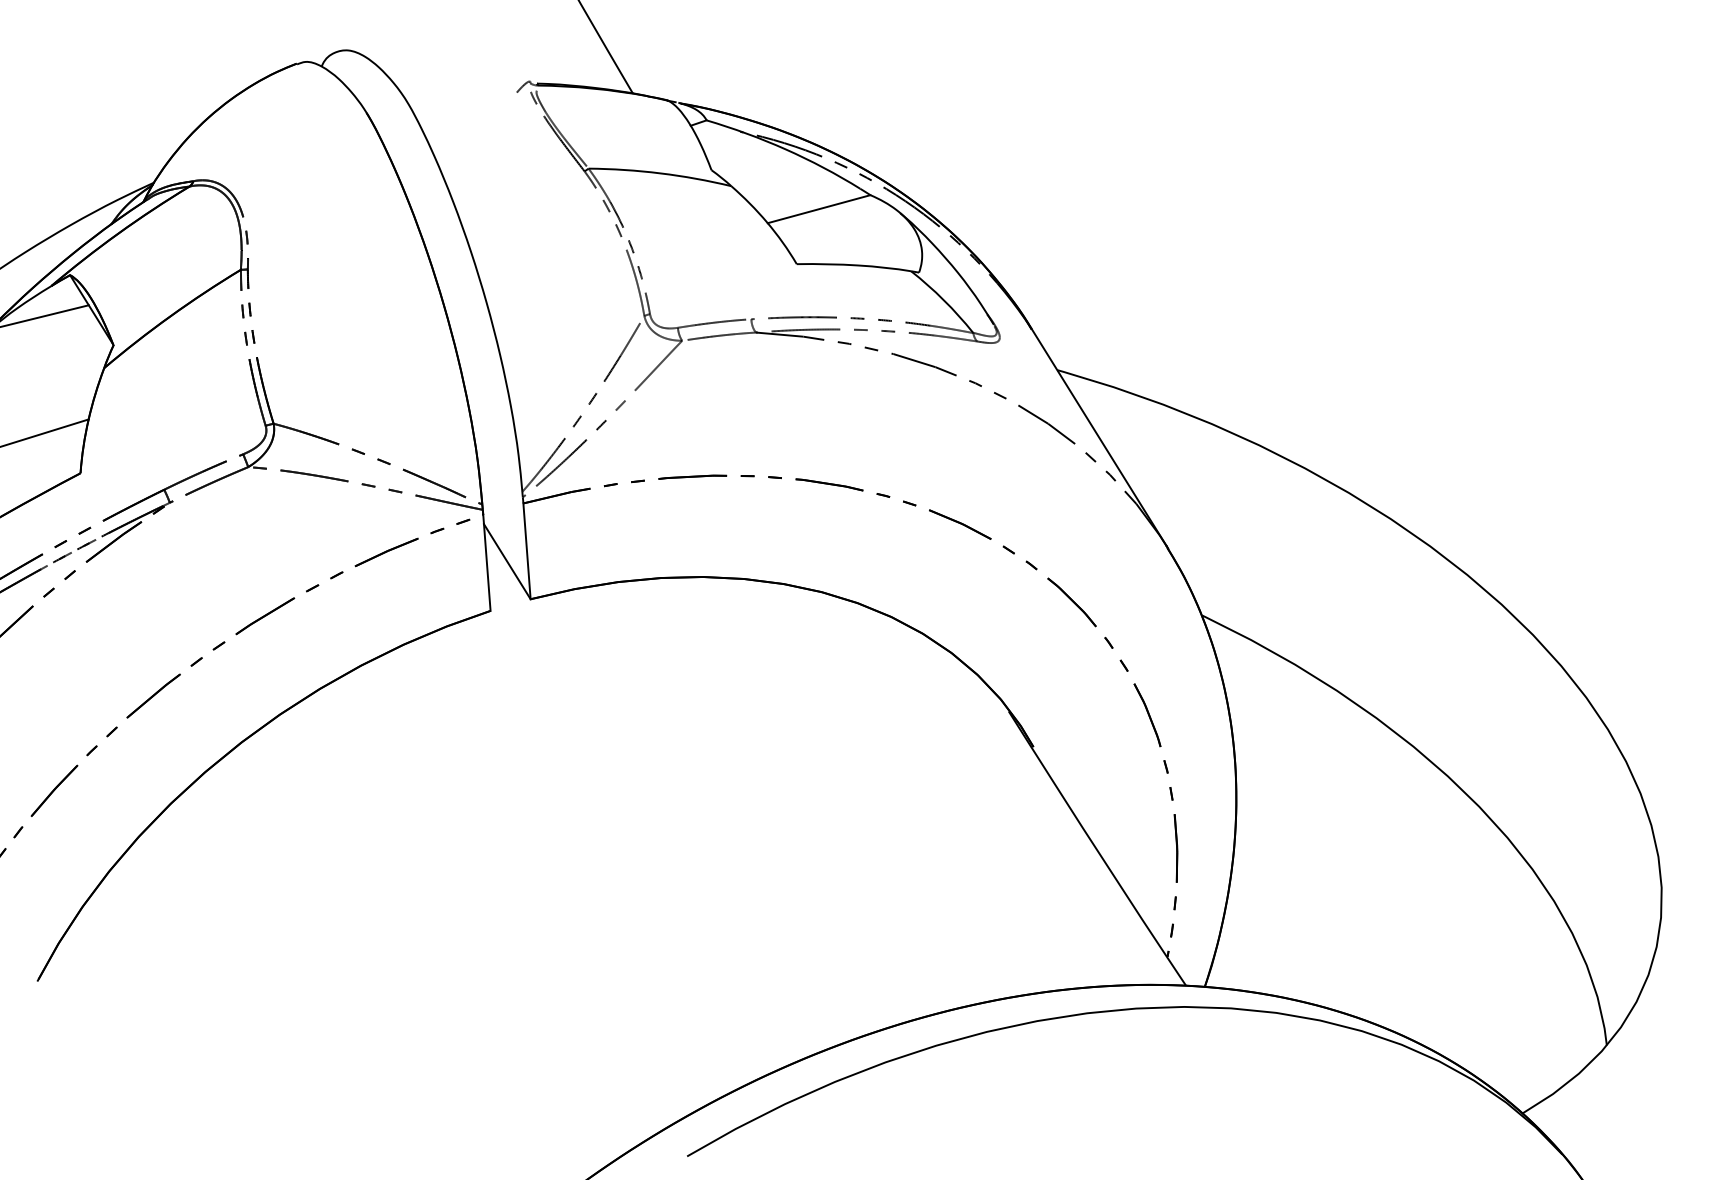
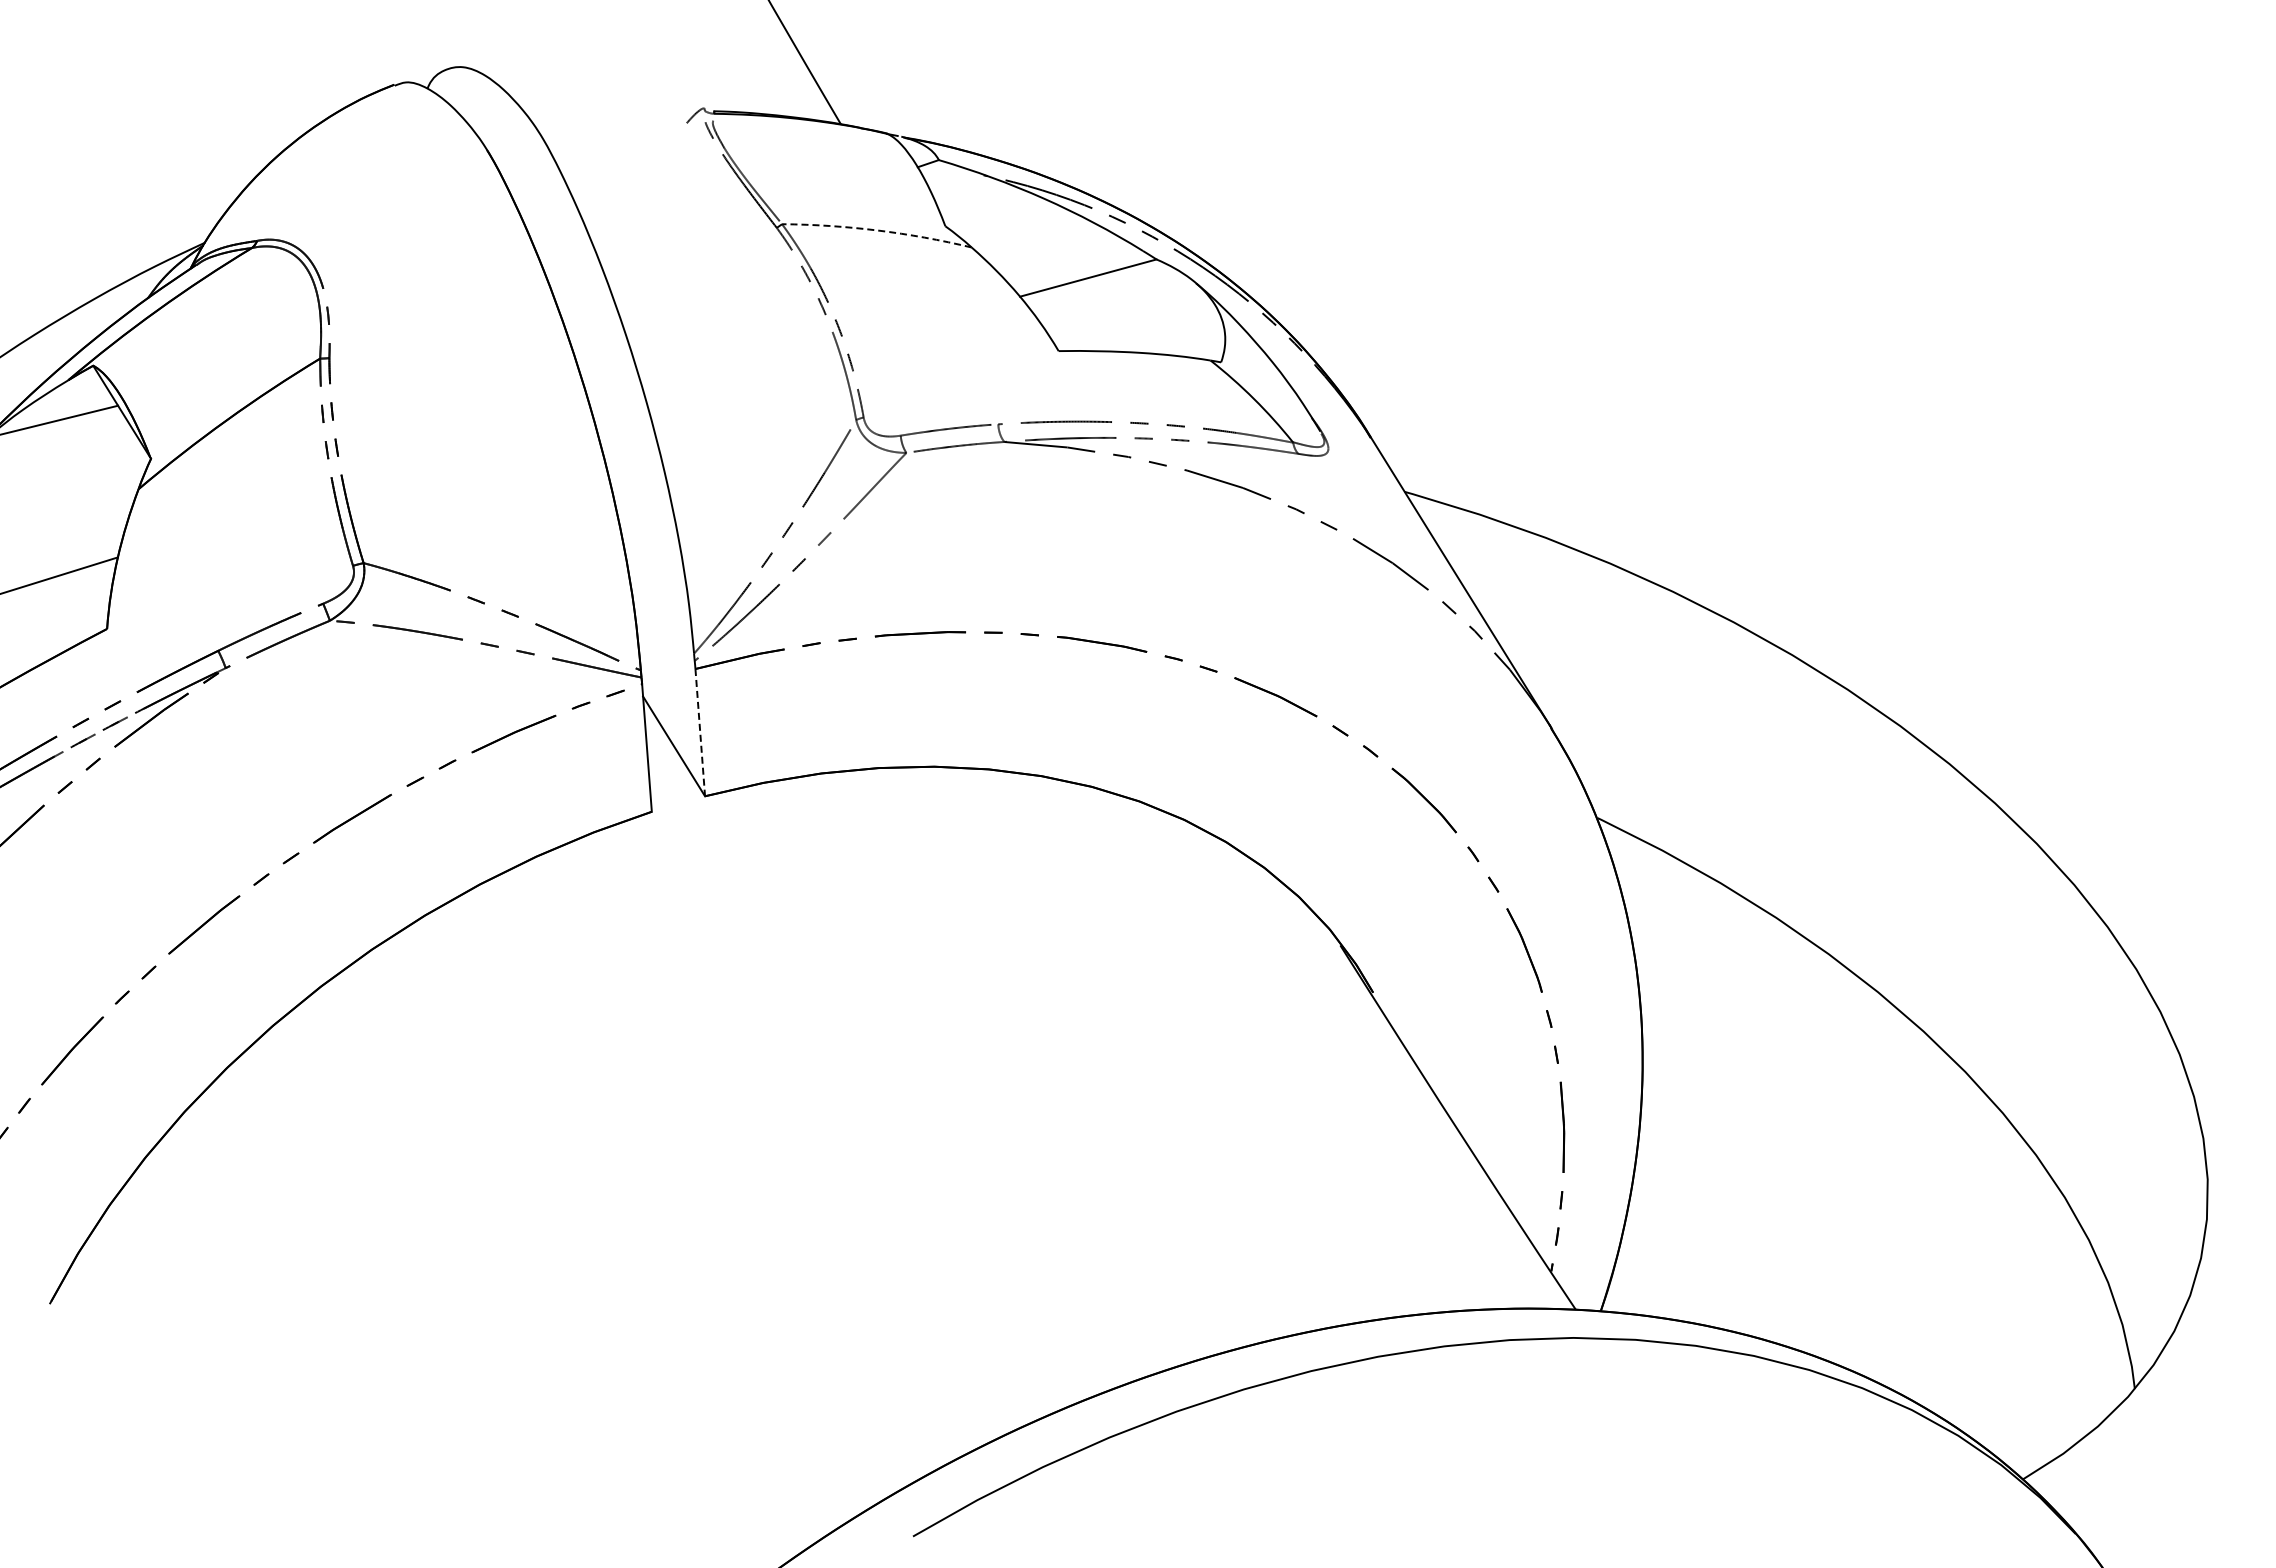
arc: (660, 173) -> (877, 230), solid -> dashed
line: (527, 551) -> (700, 732), solid -> dashed

